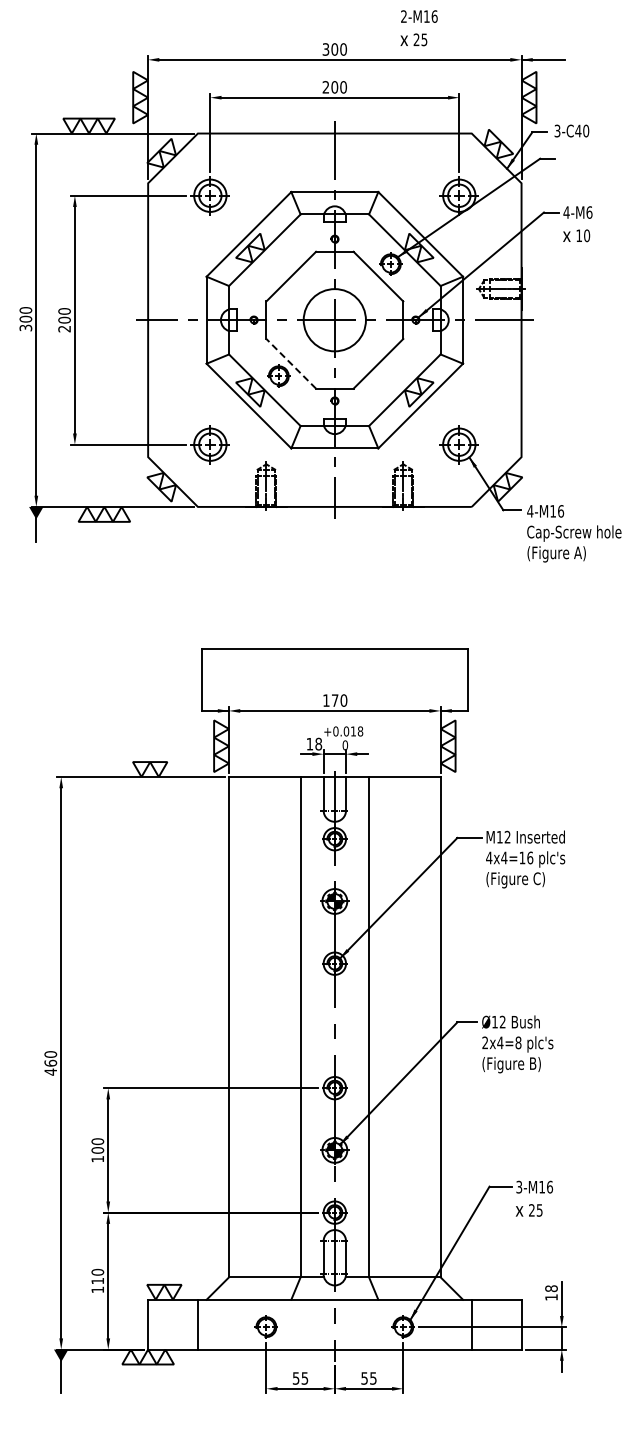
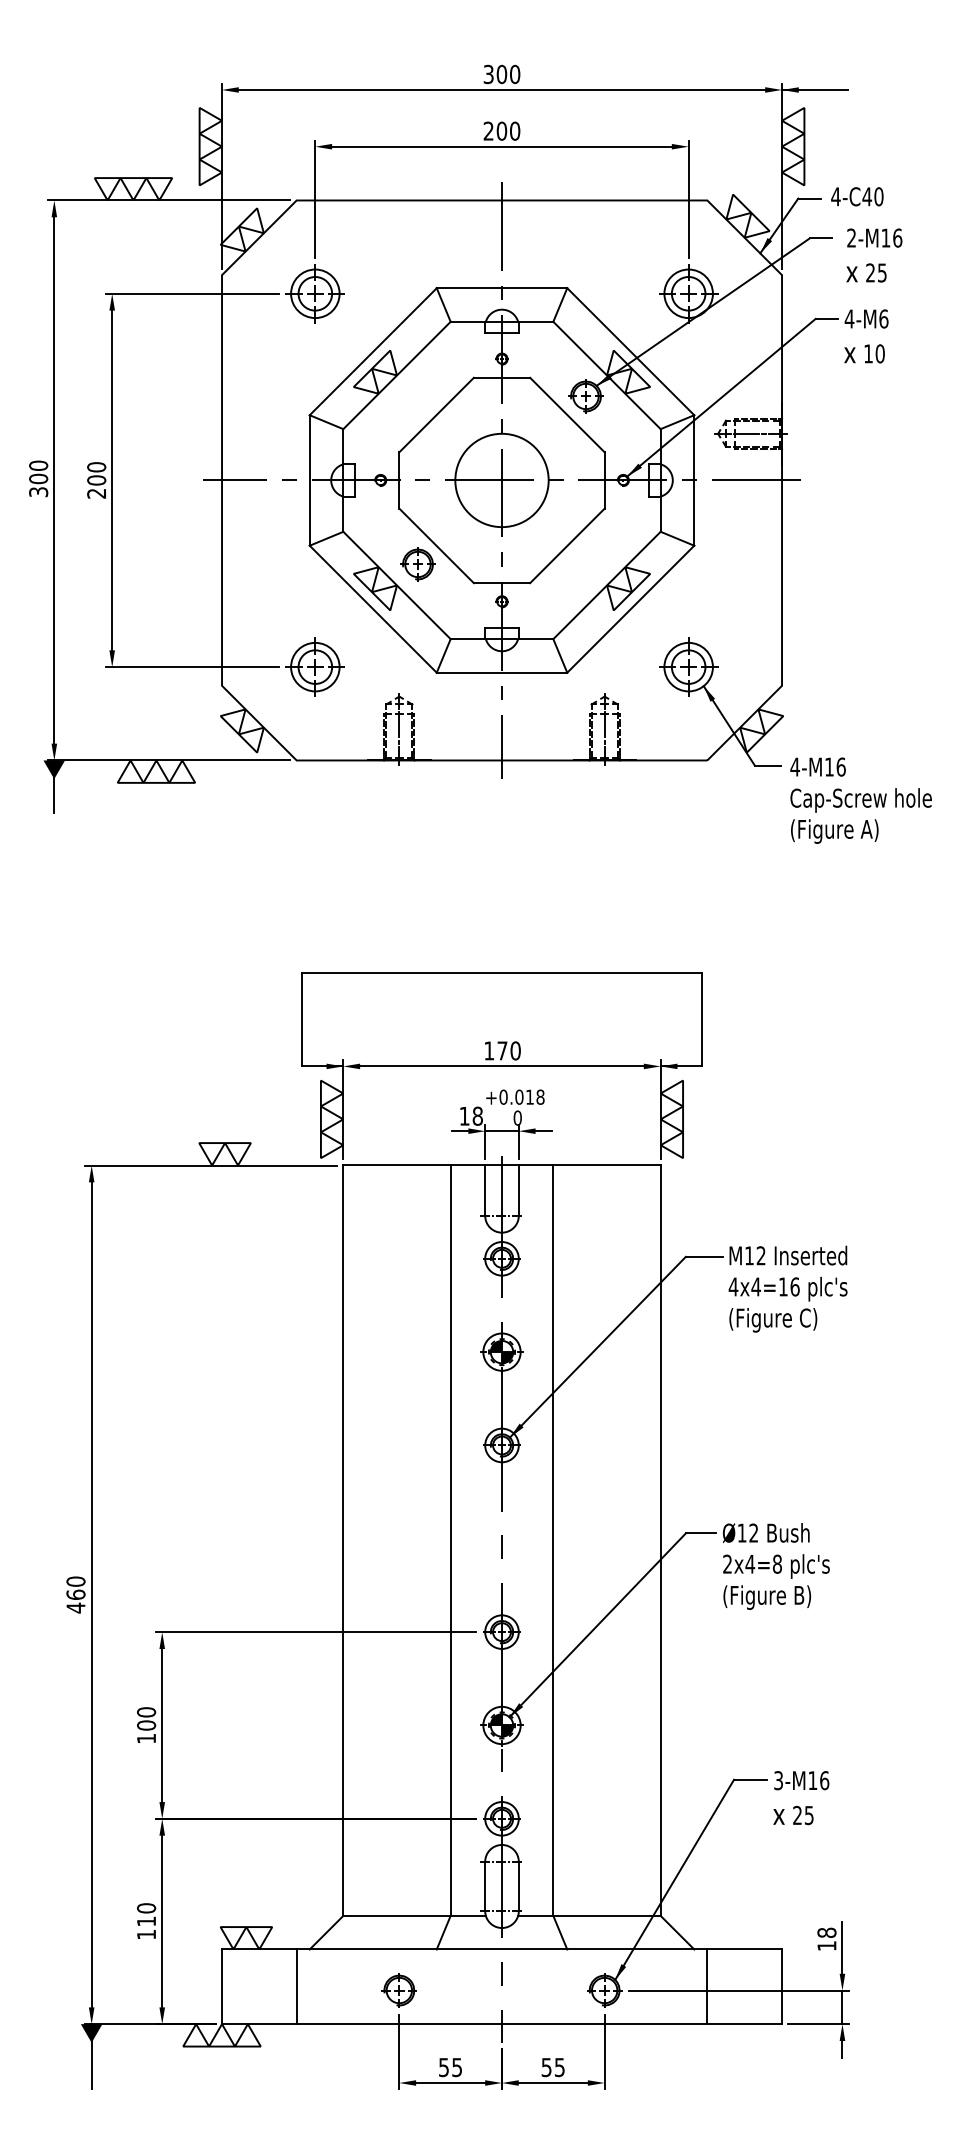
text: (418, 28) -> (873, 255), moved
text: (557, 130) -> (835, 195), 3-C40 -> 4-C40
line: (290, 363) -> (435, 545), dashed -> solid

